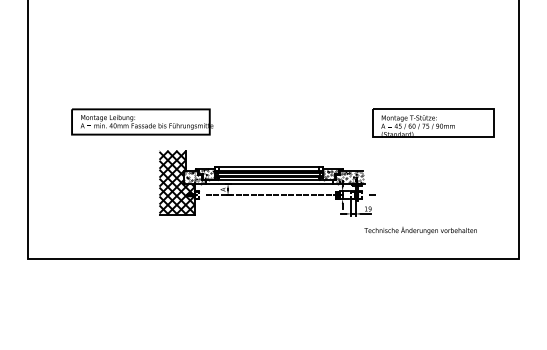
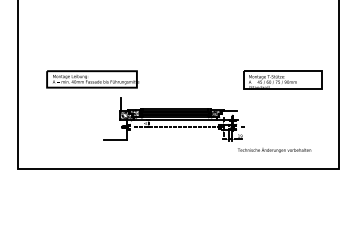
hatch: (348, 177) -> (227, 115), removed
hatch: (176, 183) -> (115, 119), removed

